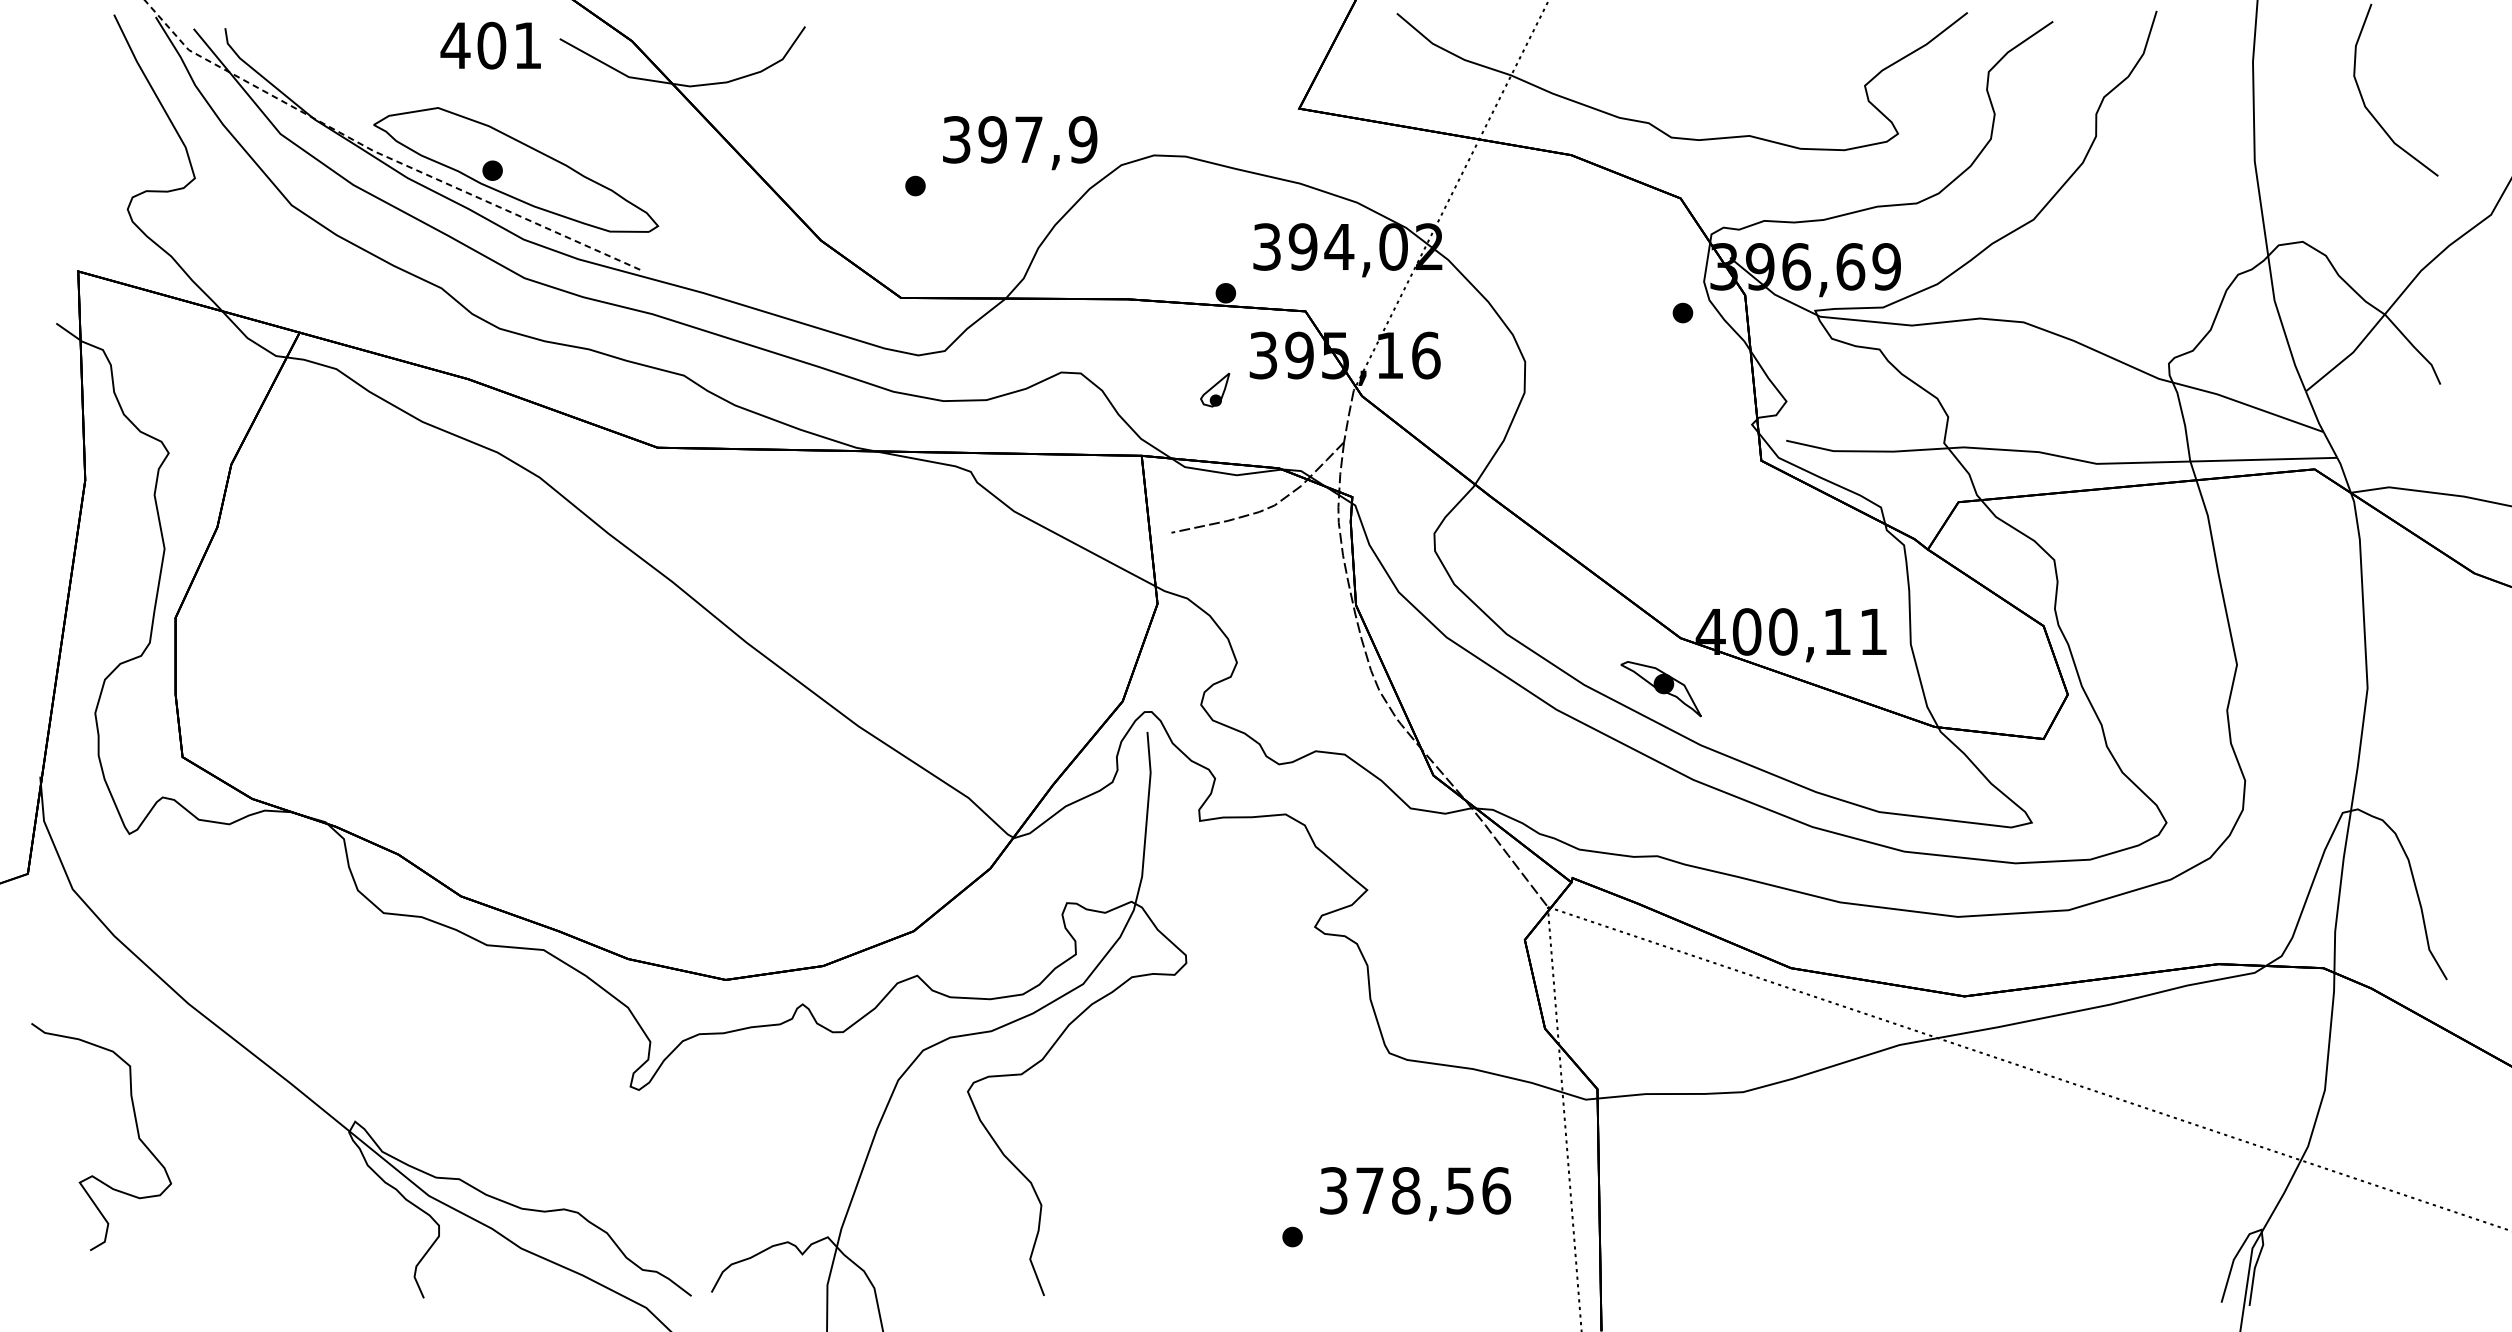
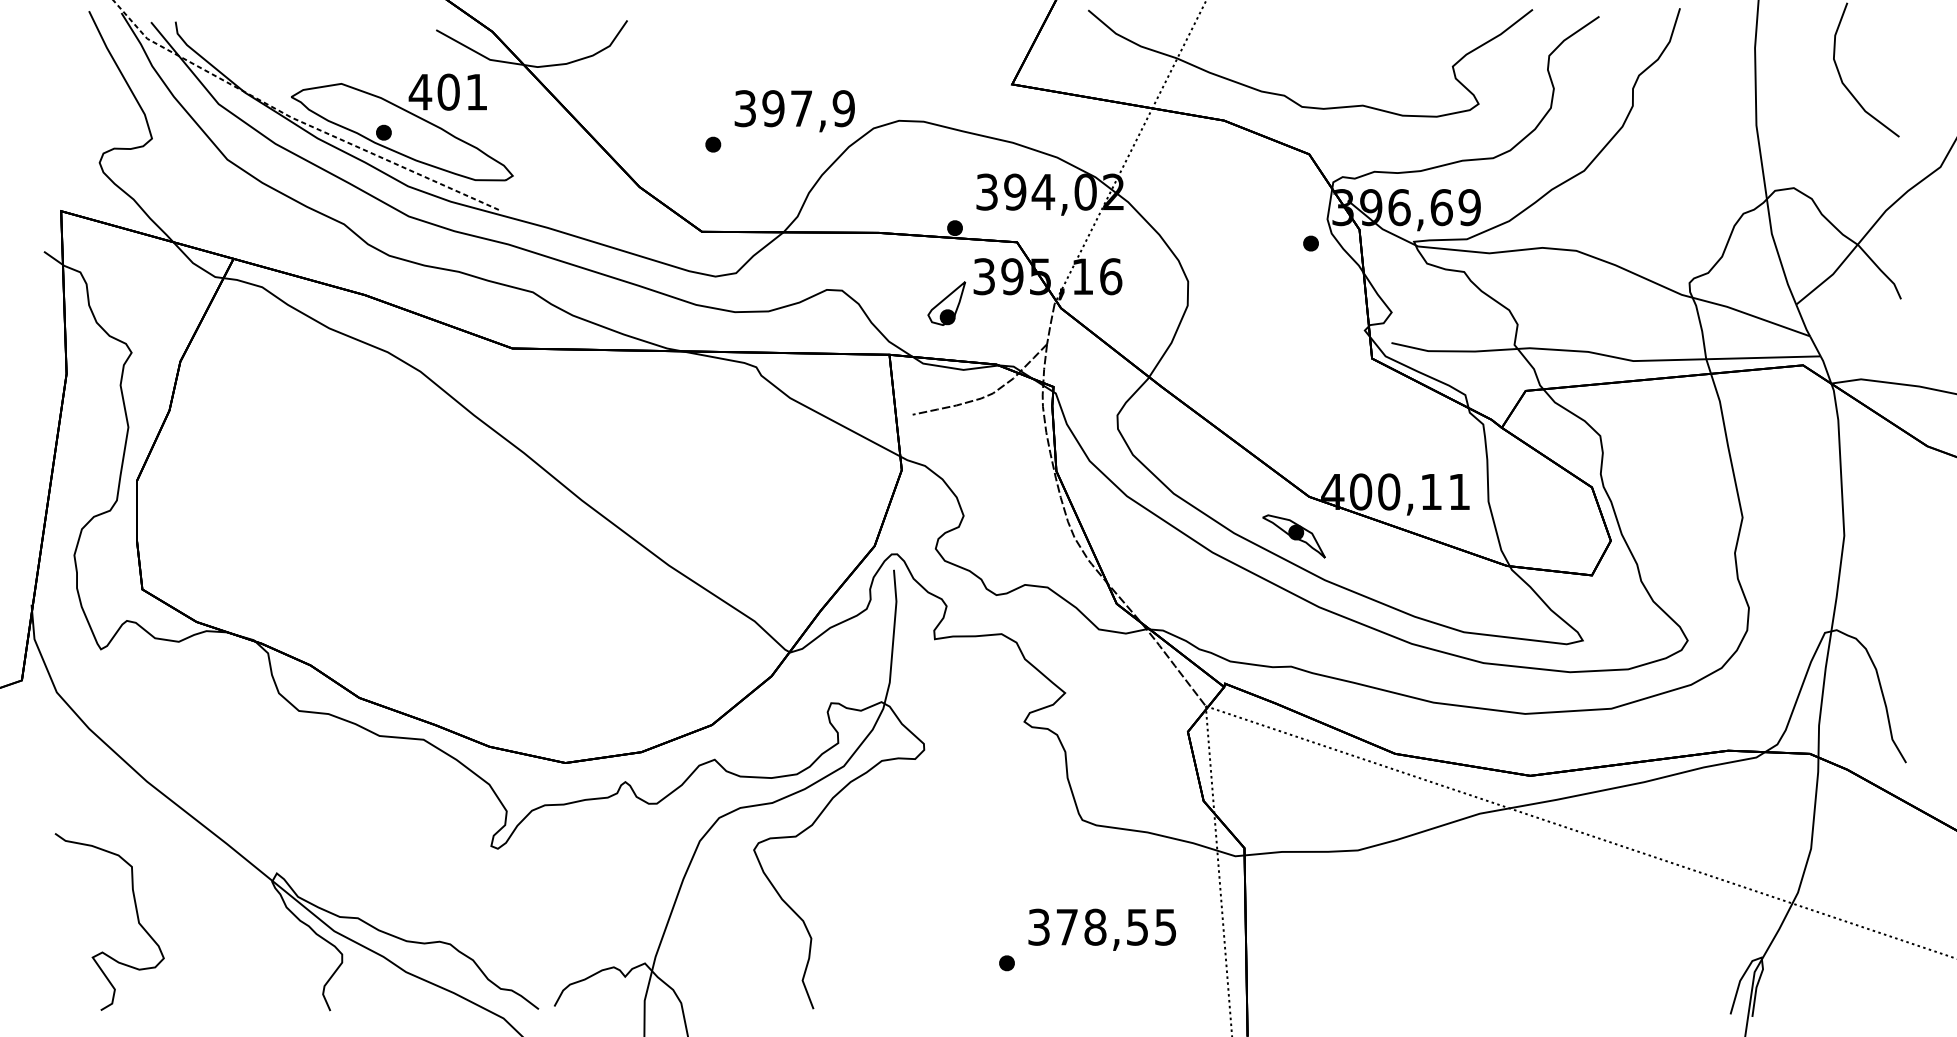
text: (490, 45) -> (447, 92), moved
part: (1214, 389) -> (946, 303), size x1.67
curve: (136, 1129) -> (136, 916), moved
text: (1496, 1190) -> (1165, 927), 378,56 -> 378,55

